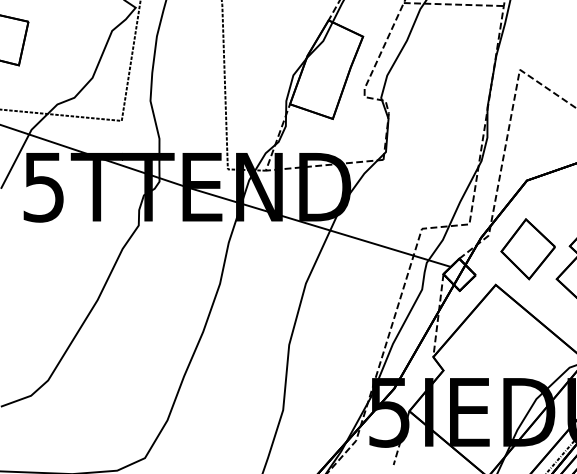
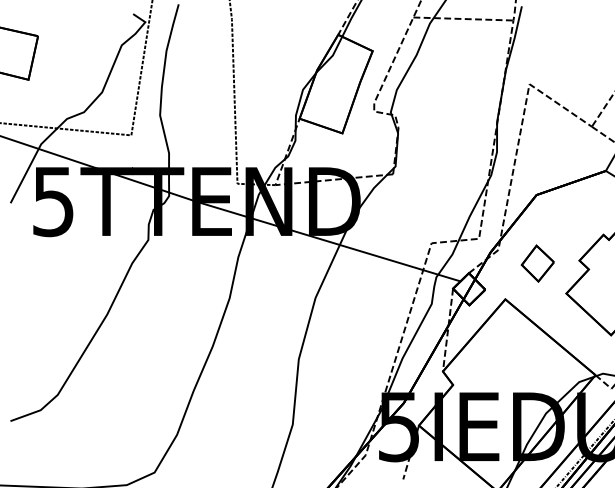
part: (527, 249) -> (537, 263), size x0.6

